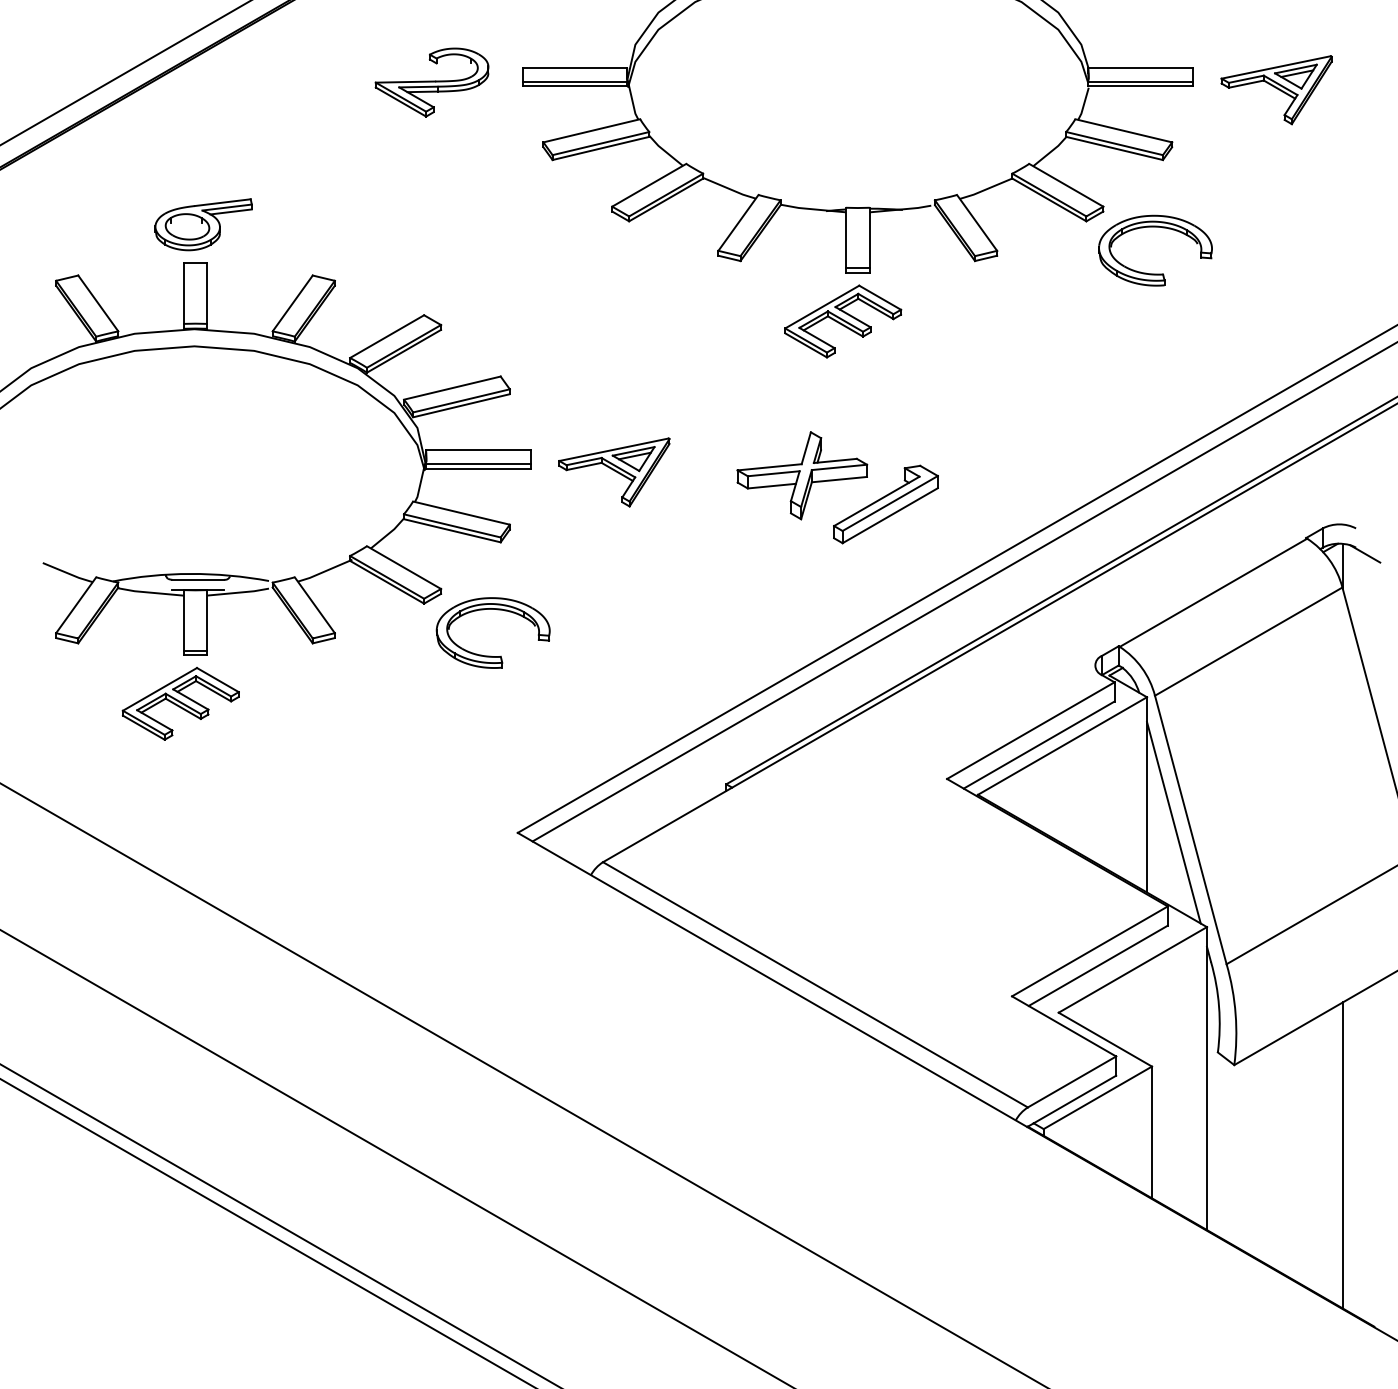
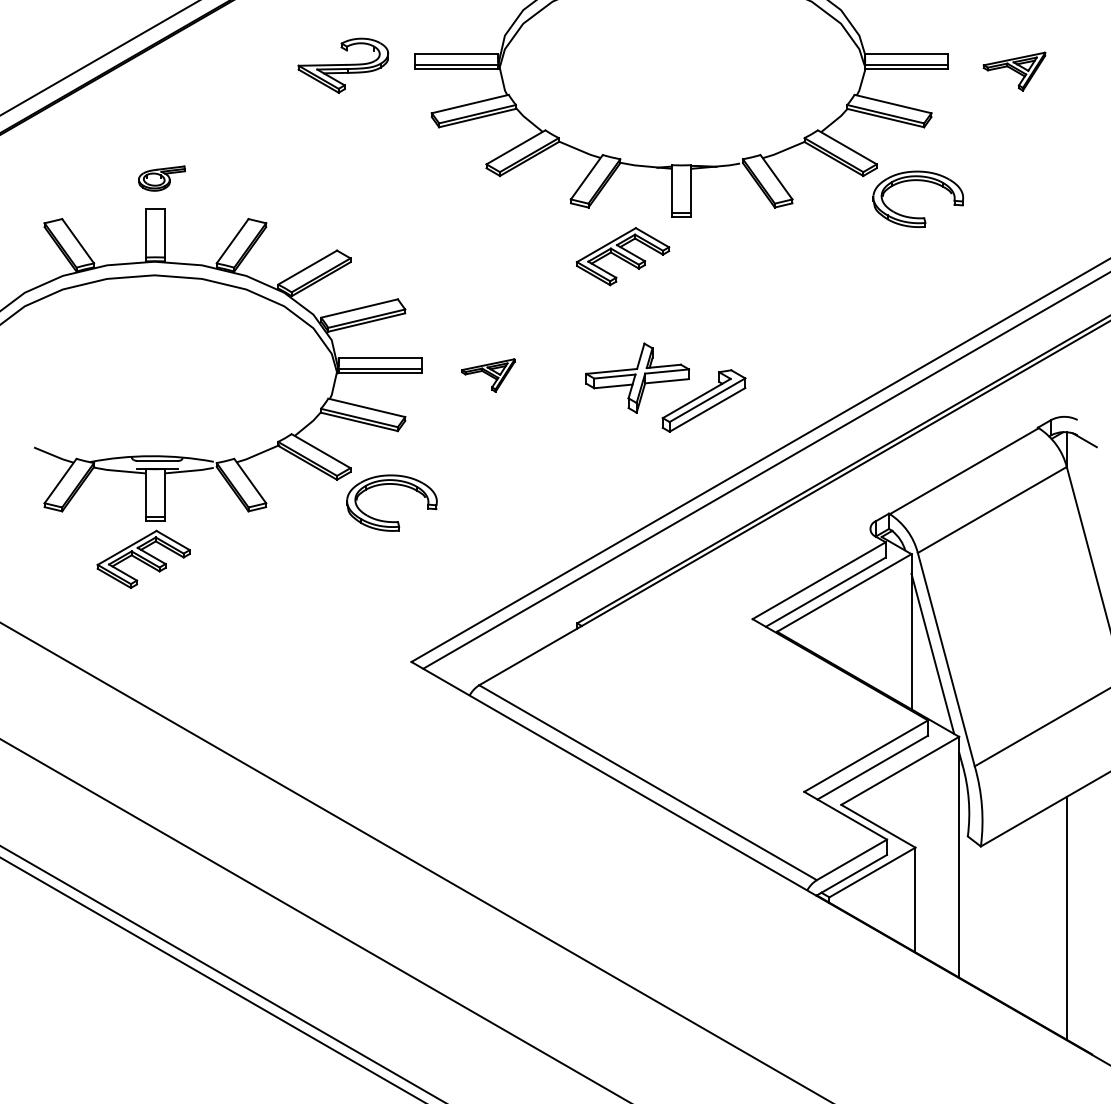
part: (1276, 89) -> (1014, 71), size x0.7
part: (203, 224) -> (161, 178), size x0.6
part: (843, 321) -> (623, 256), moved
part: (614, 472) -> (488, 375), size x0.6

